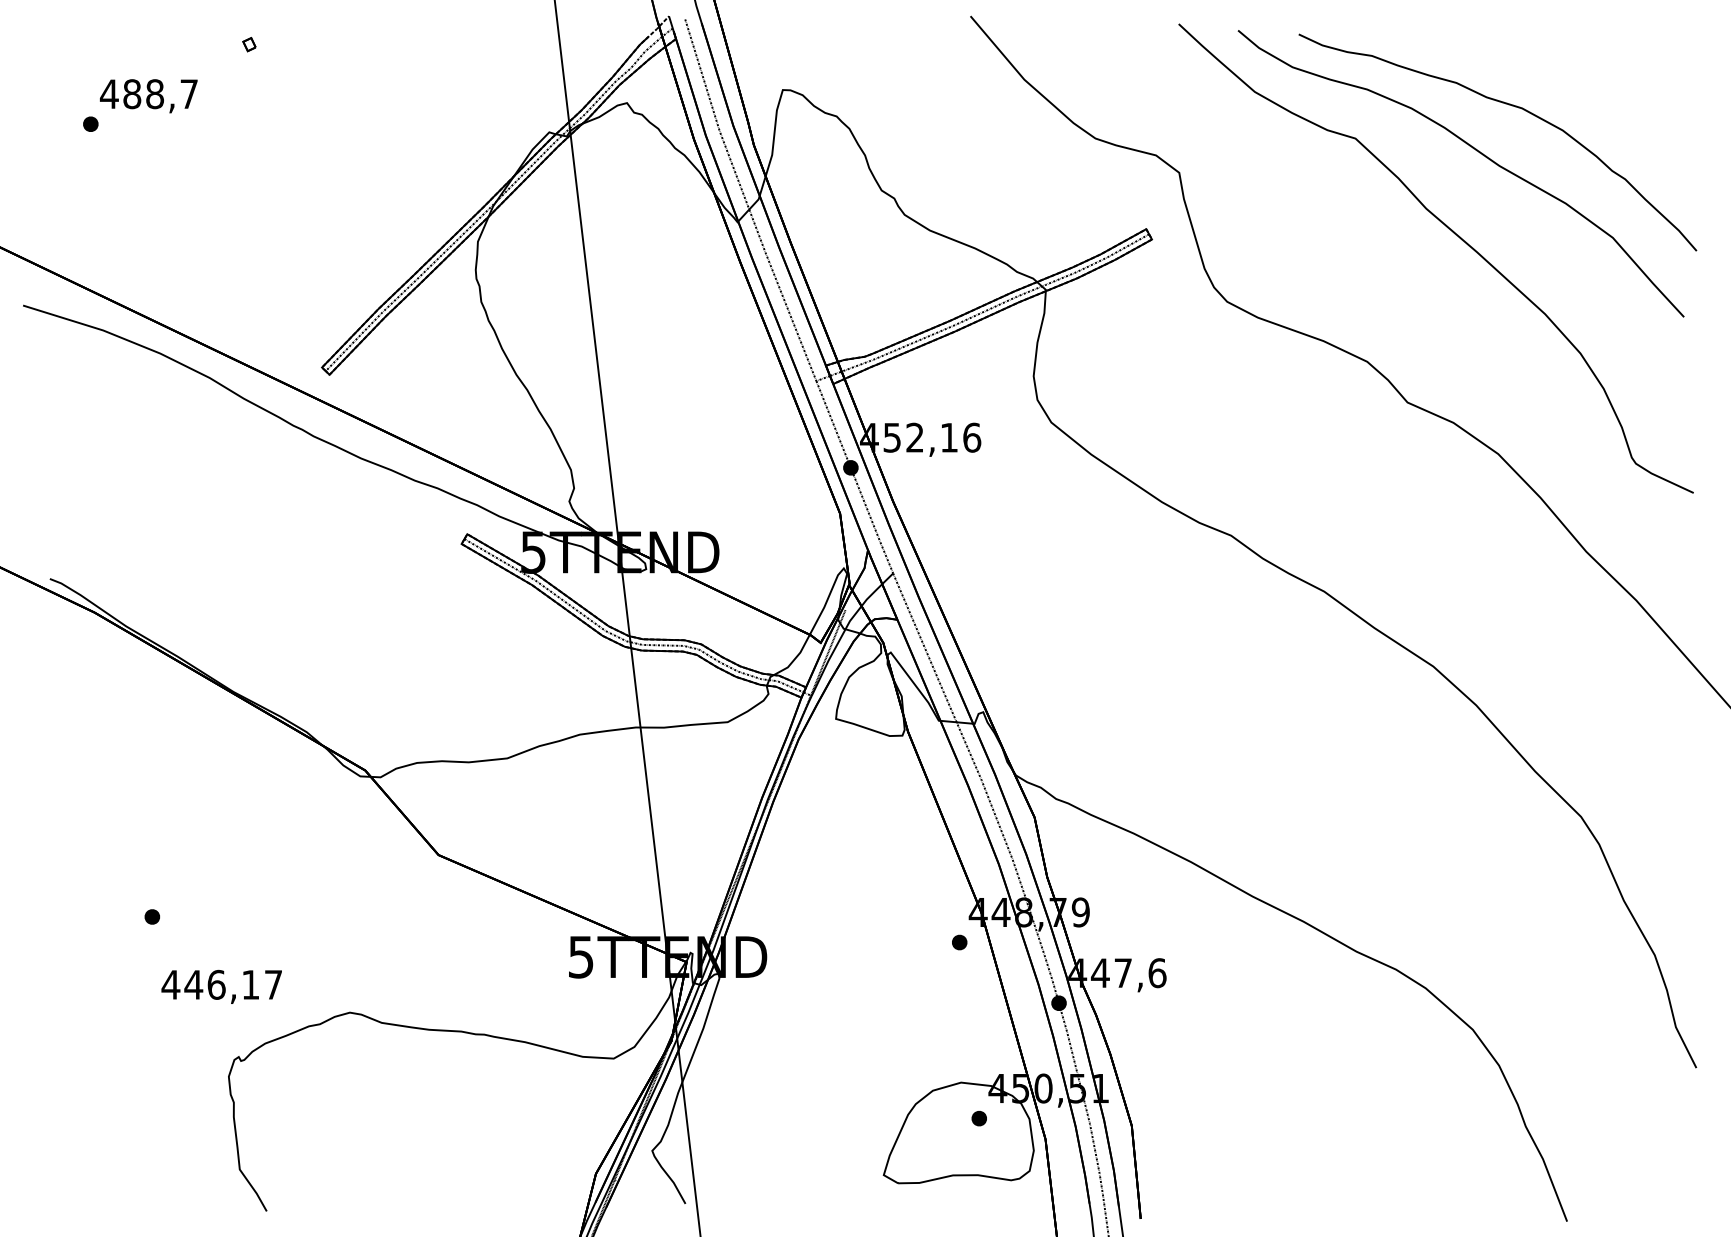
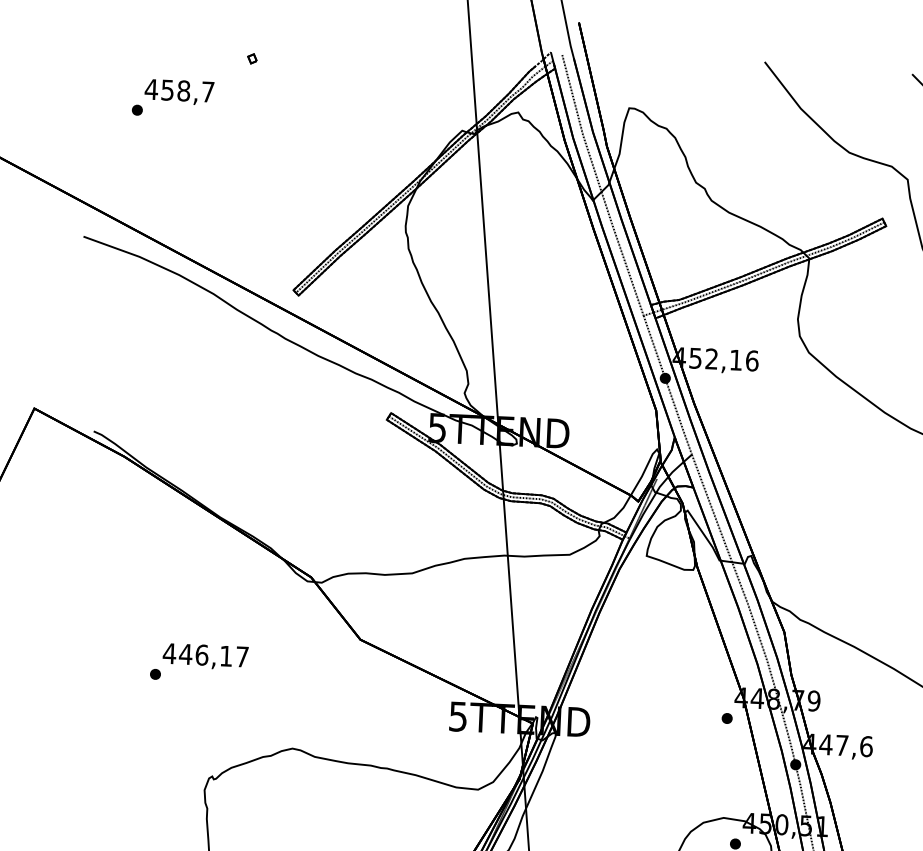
text: (132, 94) -> (167, 90), 488,7 -> 458,7
text: (221, 986) -> (205, 656), moved

